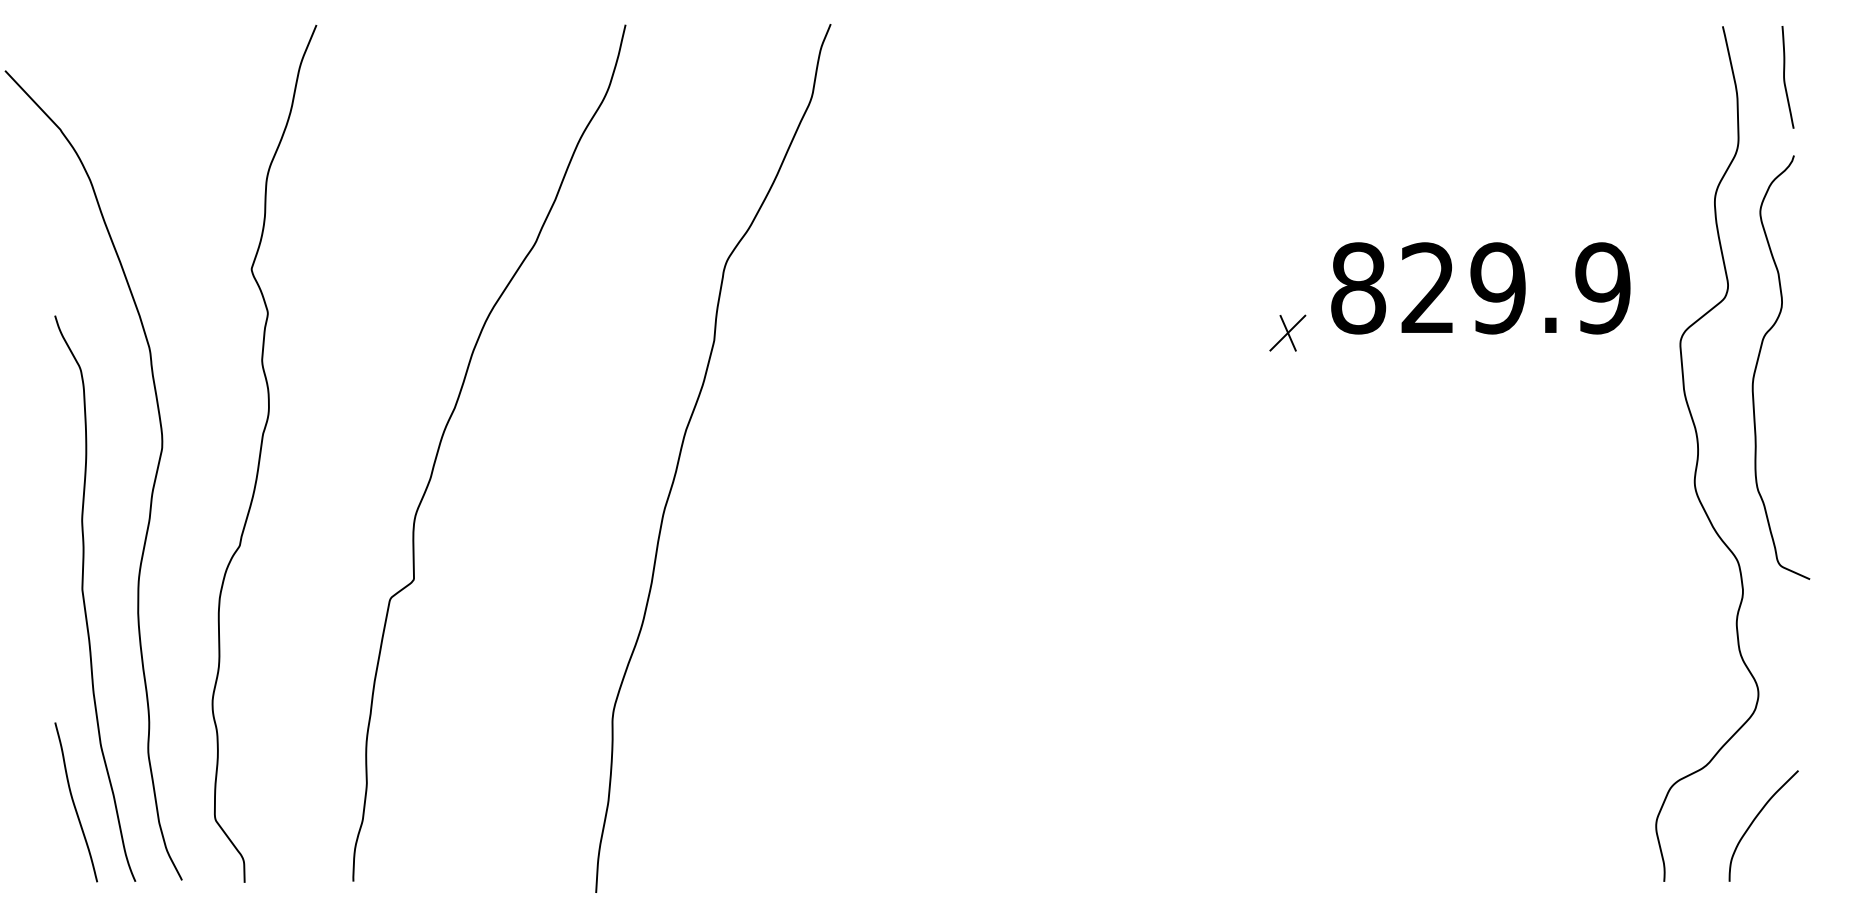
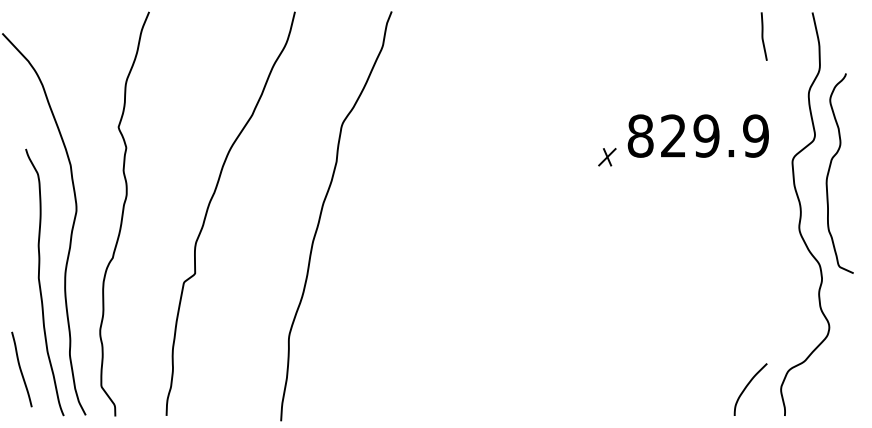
curve: (1786, 77) -> (763, 36), moved
curve: (75, 802) -> (21, 369), moved
curve: (1754, 823) -> (746, 388), moved

